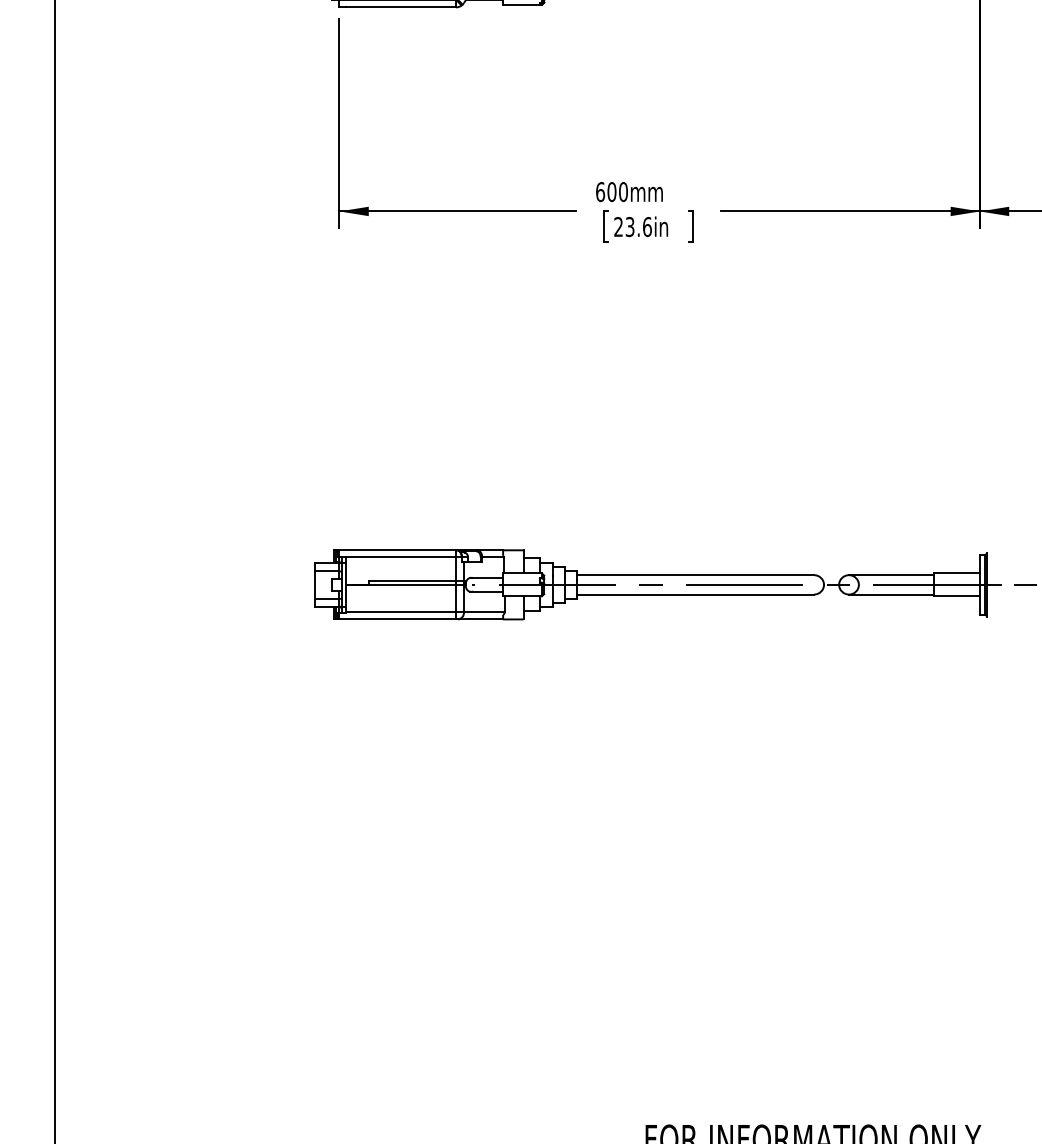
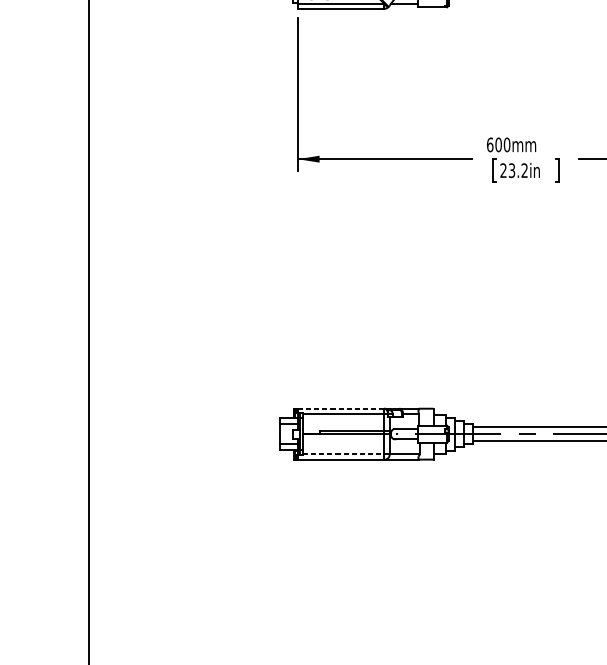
text: (647, 227) -> (524, 171), 23.6in -> 23.2in
line: (398, 550) -> (341, 408), solid -> dashed
line: (401, 612) -> (343, 454), solid -> dashed

